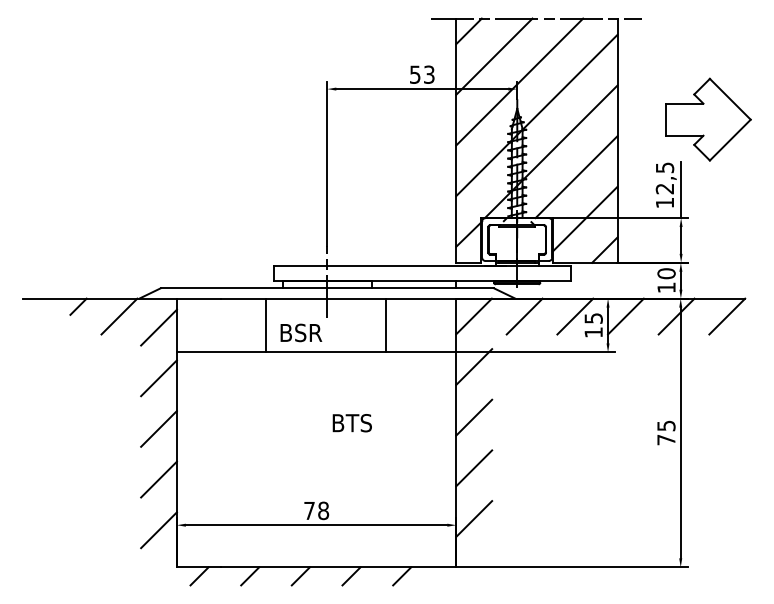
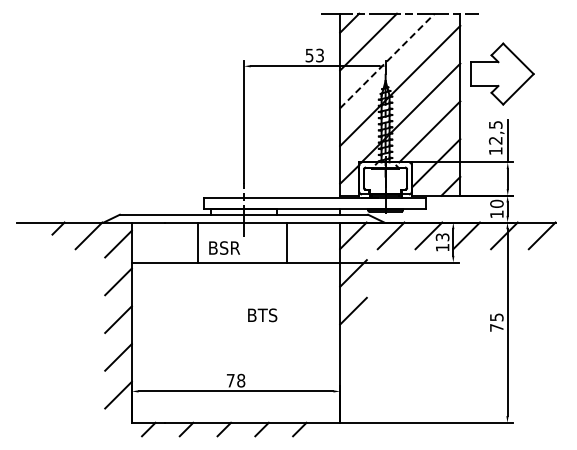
line: (519, 81) -> (387, 60), solid -> dashed
part: (708, 118) -> (502, 73), moved
text: (592, 317) -> (441, 236), 15 -> 13
line: (474, 467) -> (353, 348), removed
line: (474, 518) -> (353, 386), removed

